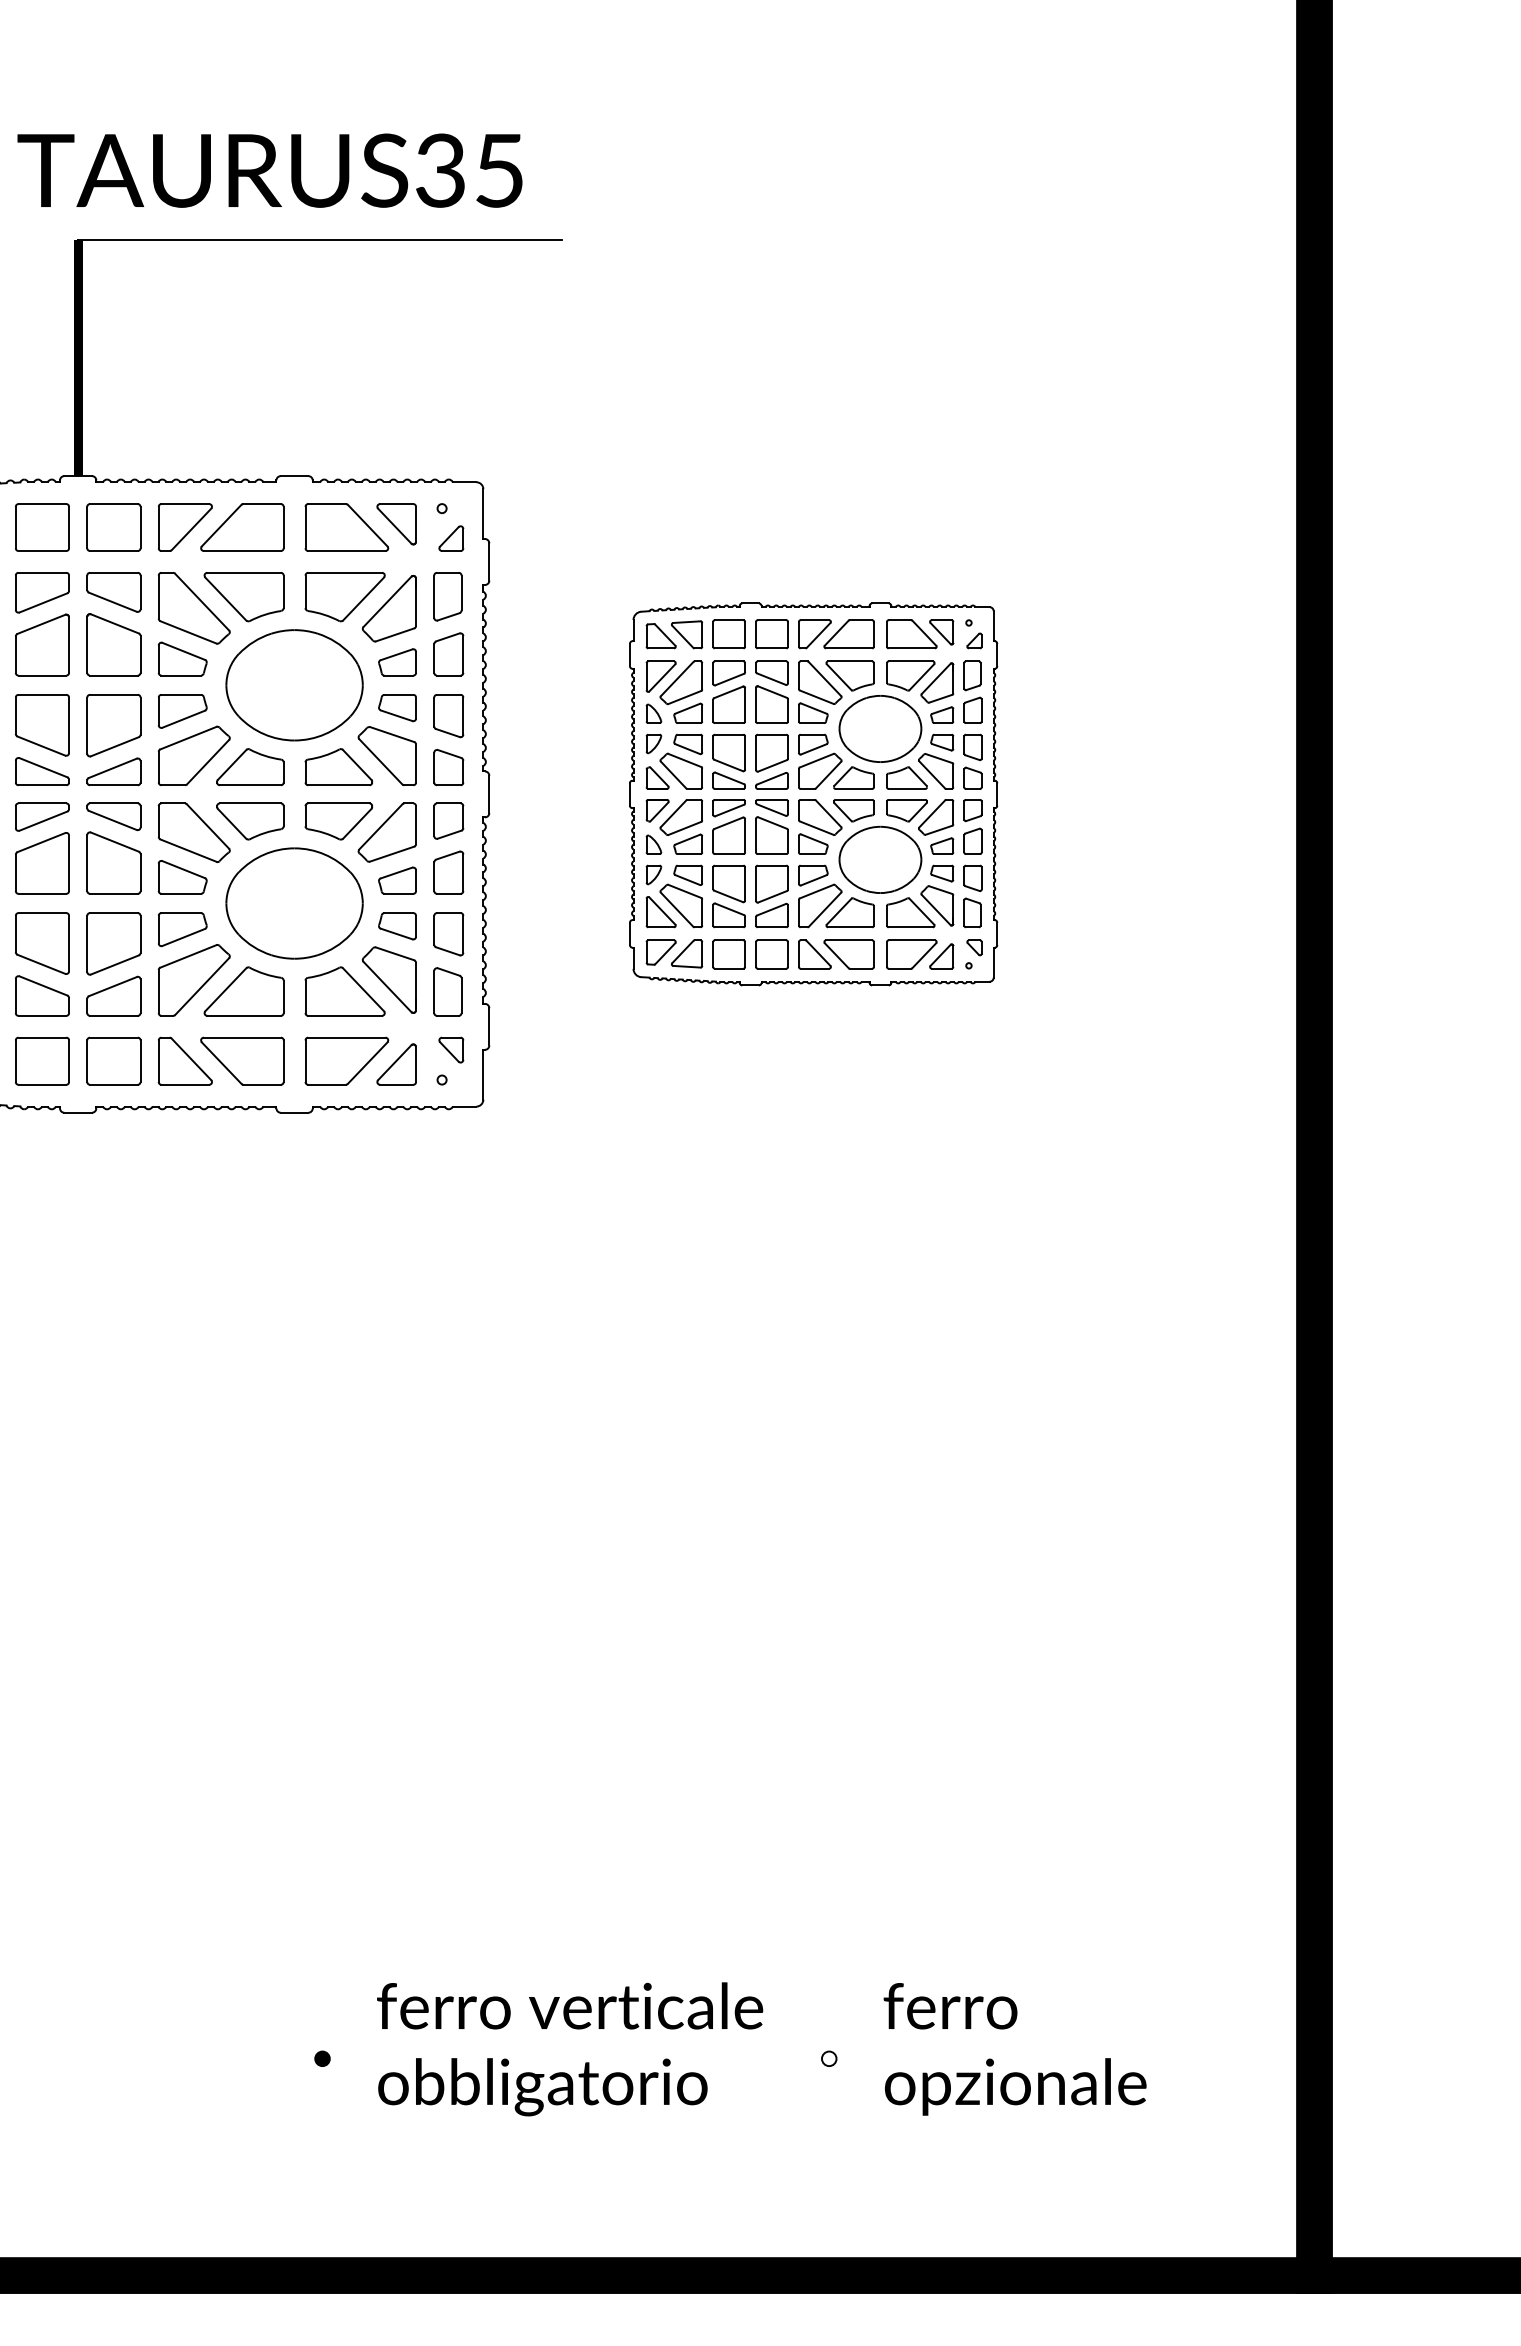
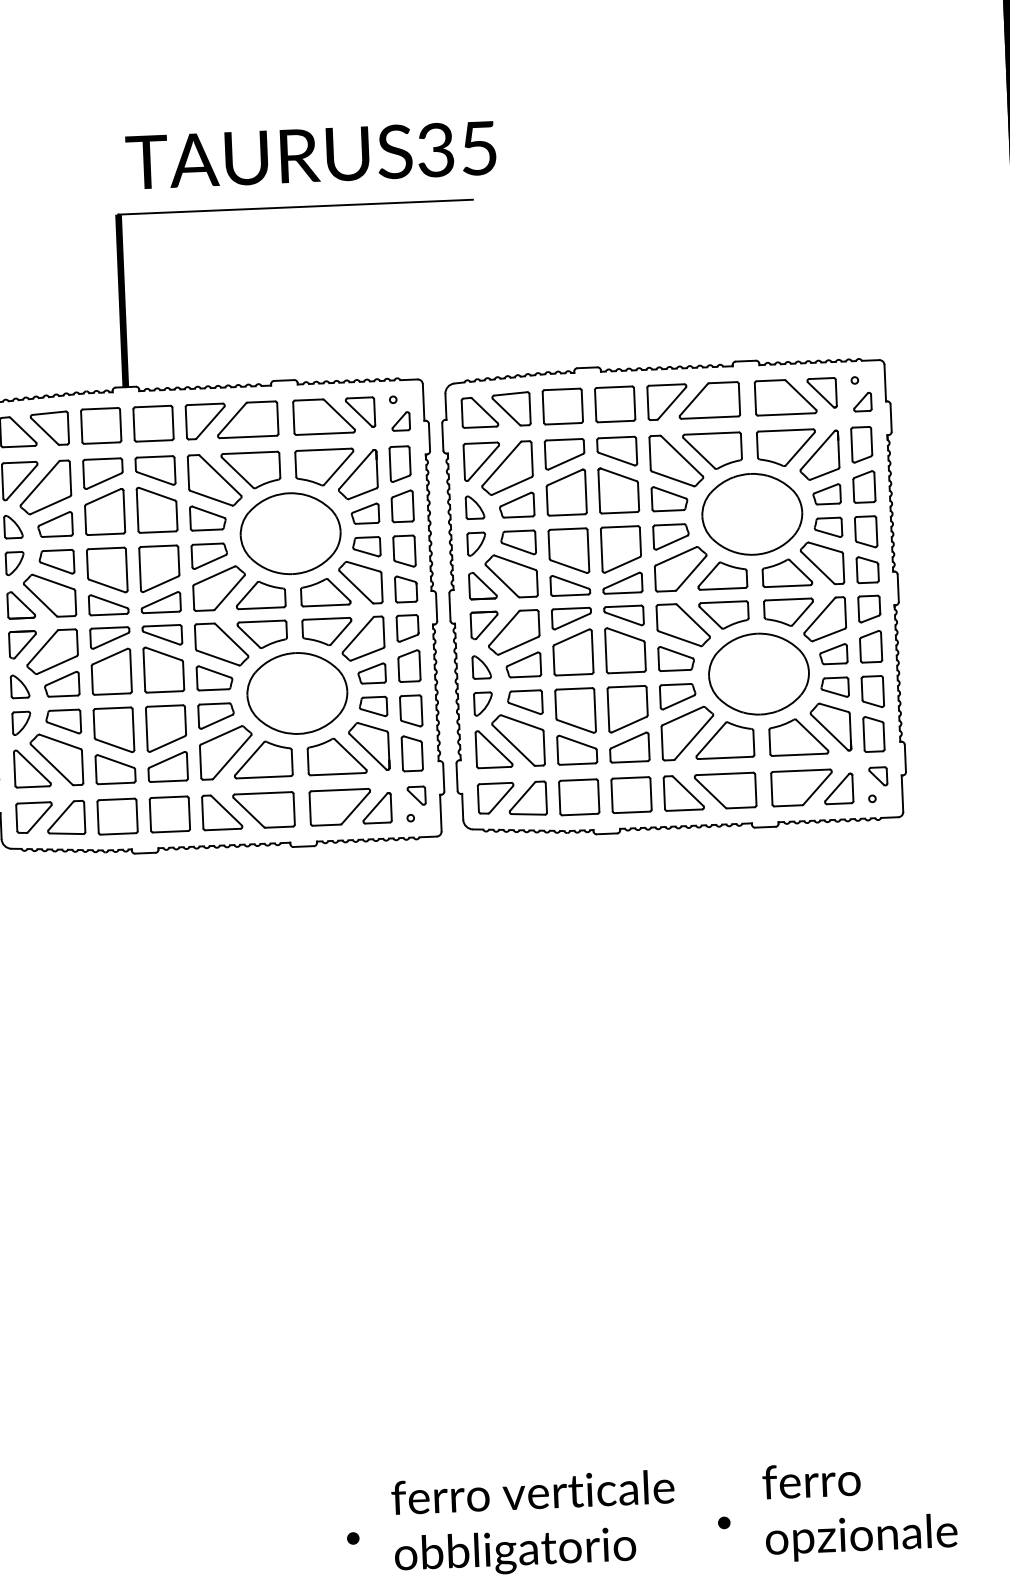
text: (269, 170) -> (310, 155), moved
part: (813, 794) -> (673, 597), size x1.67
fill: (828, 2058) -> (723, 1522), added

